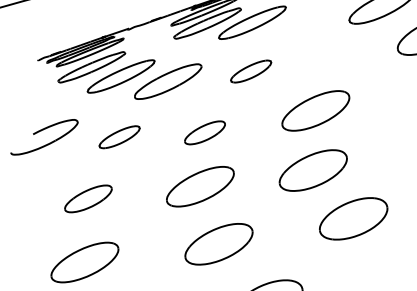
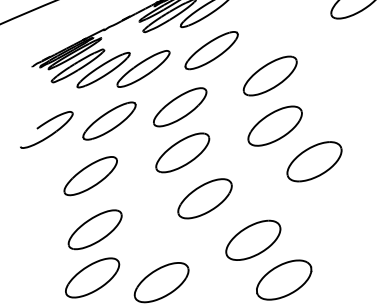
part: (251, 71) -> (211, 50), size x1.67
part: (205, 133) -> (180, 107), size x1.67
part: (119, 136) -> (109, 120), size x1.67
part: (88, 199) -> (90, 176), size x1.43

